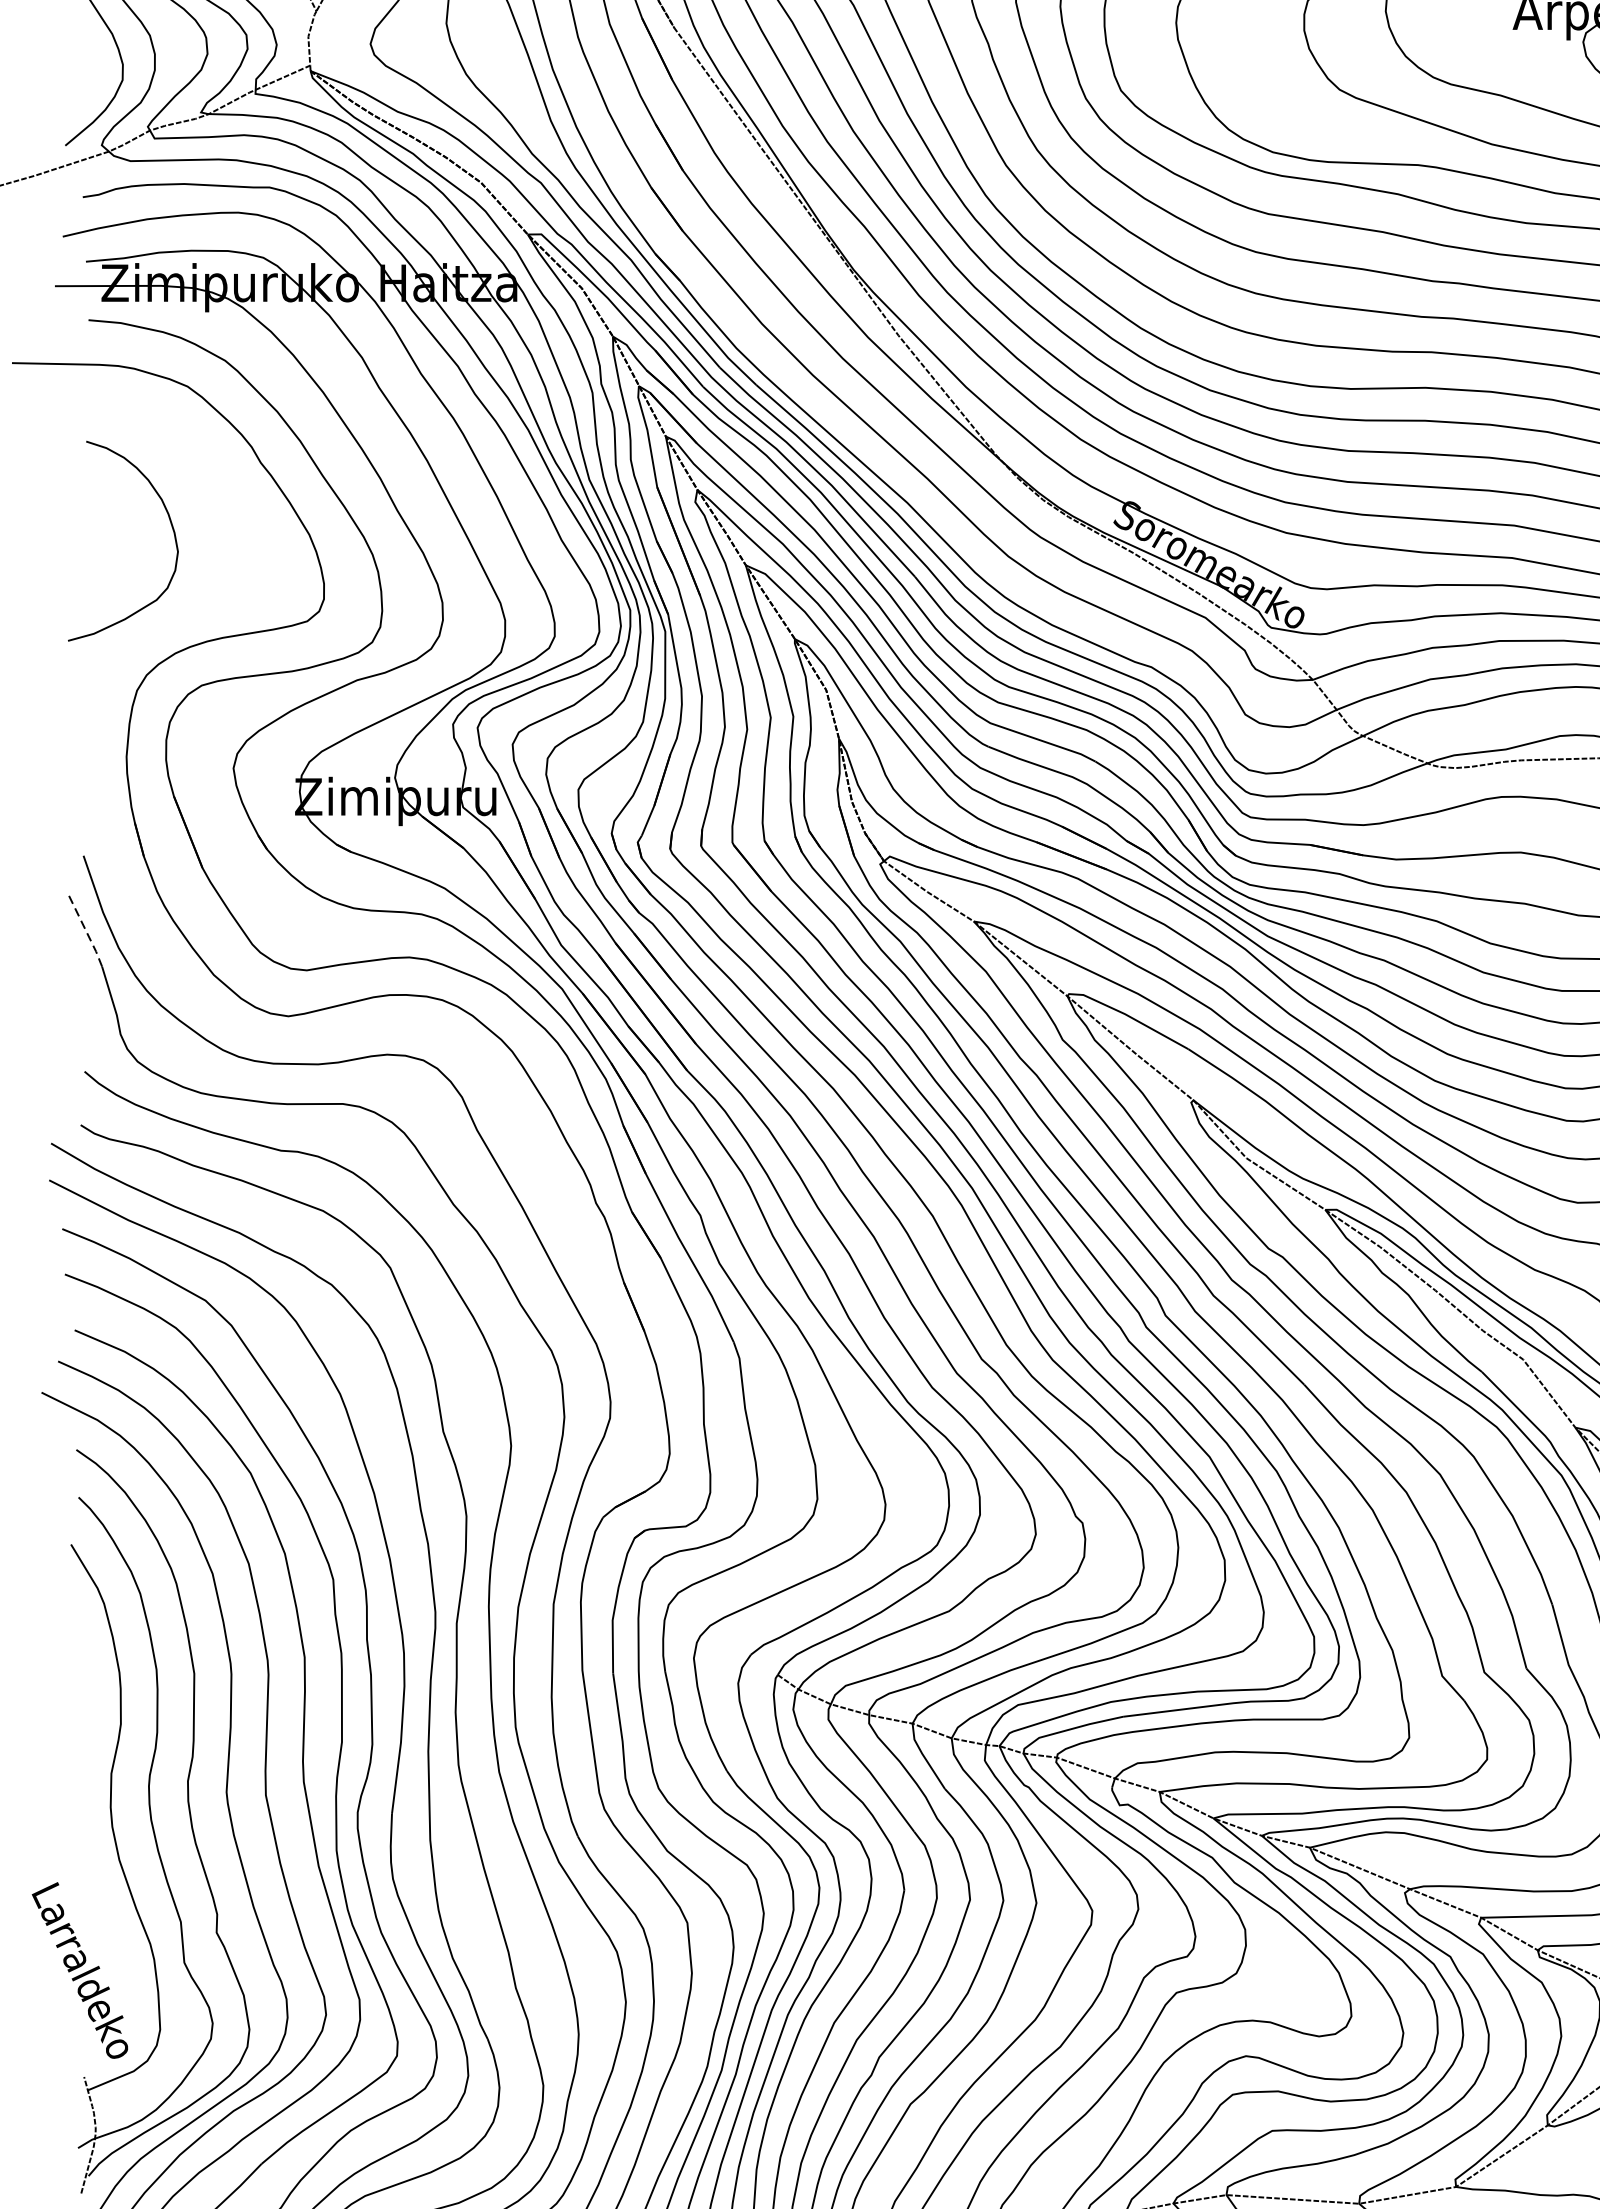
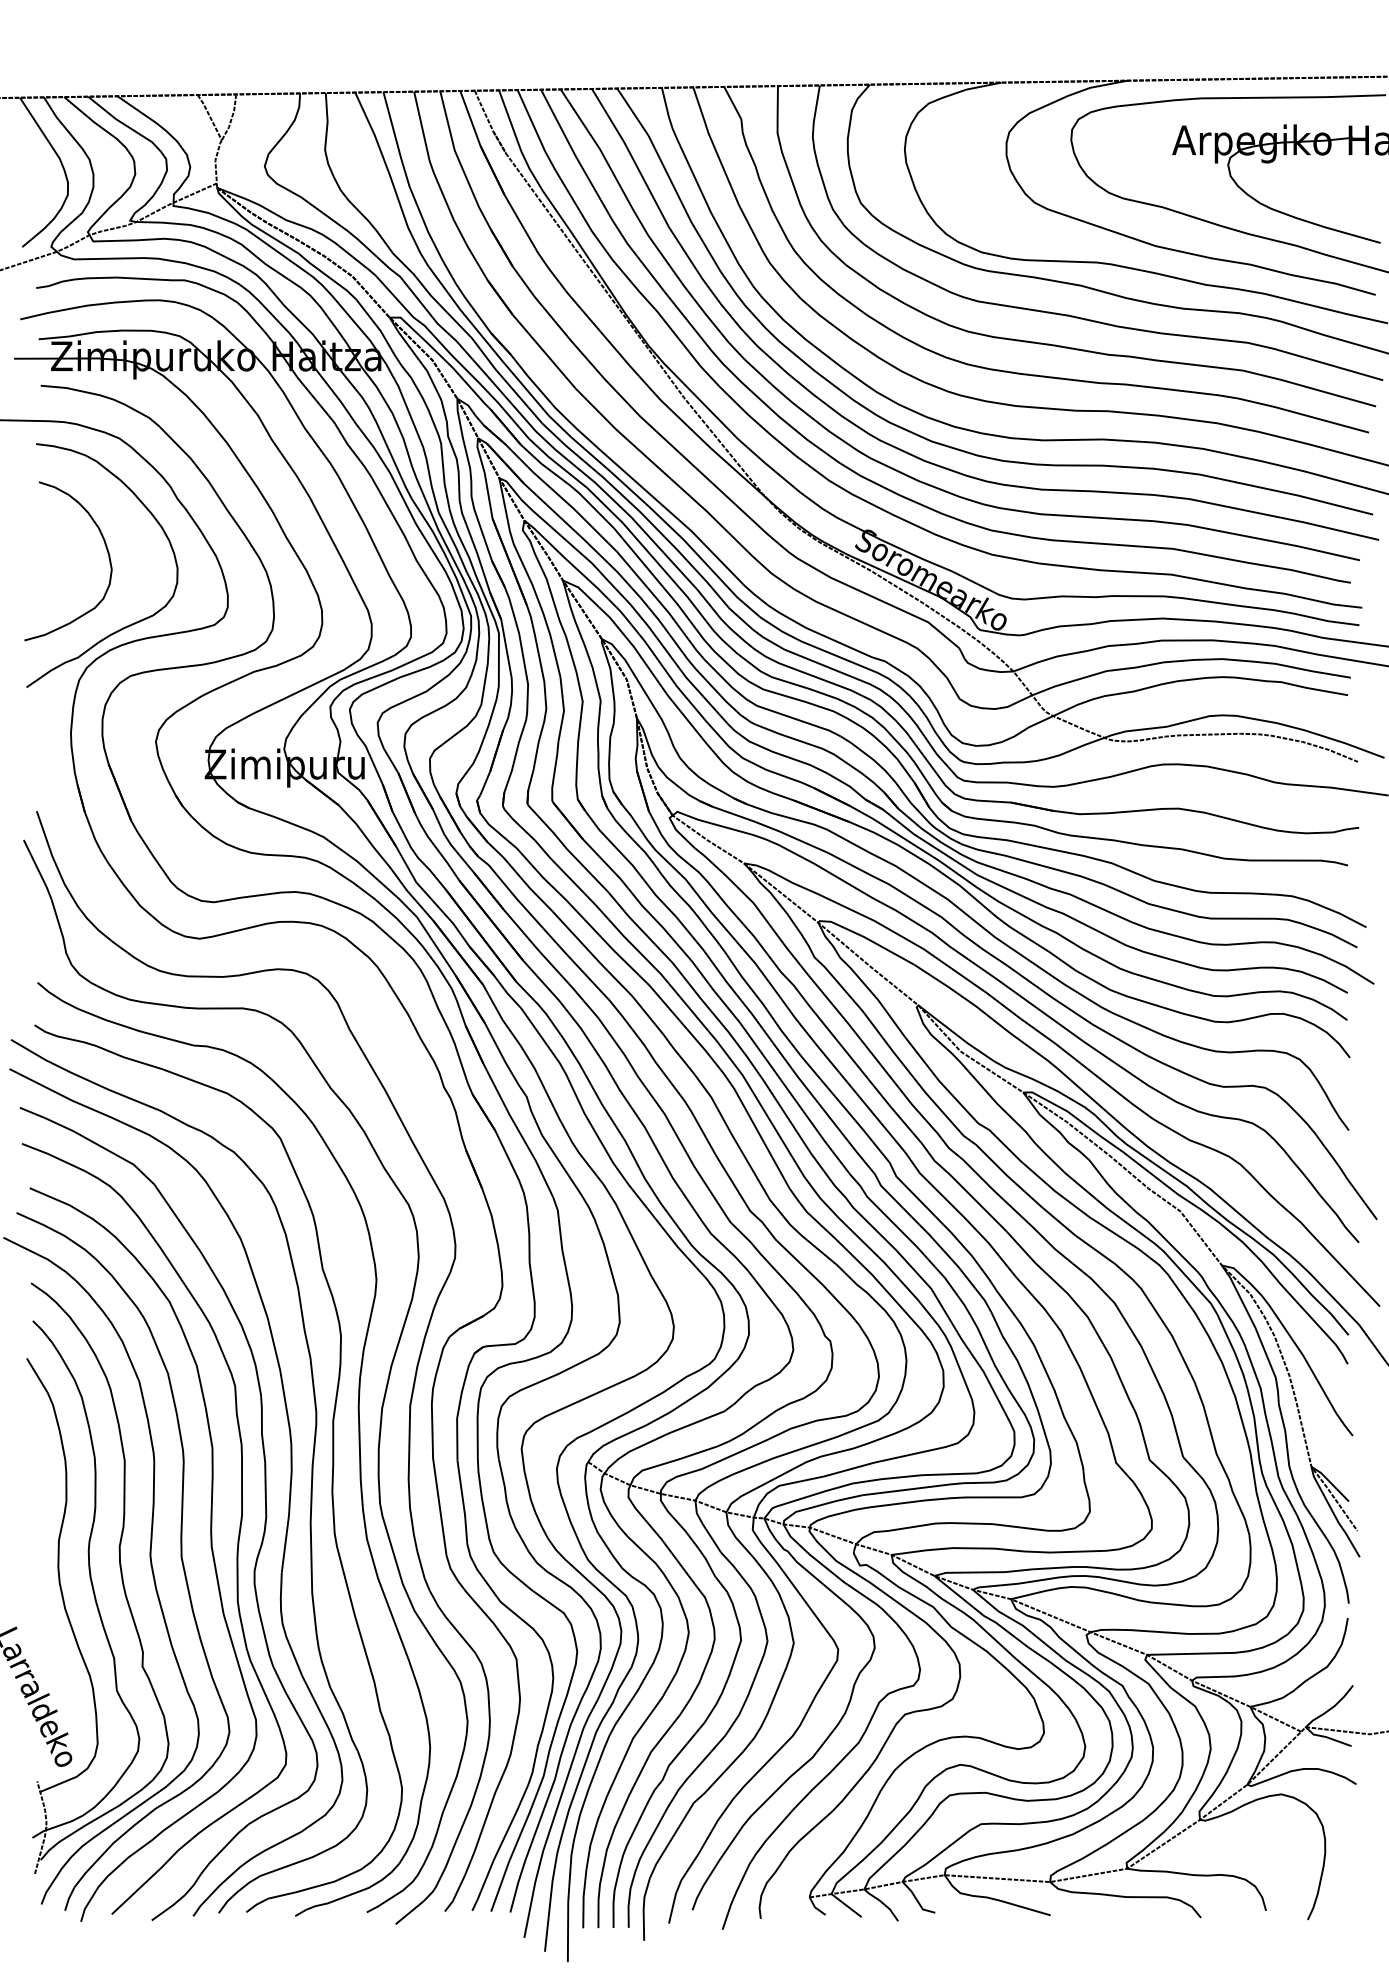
curve: (202, 619) -> (131, 623), added
line: (85, 929) -> (38, 869), dashed -> solid

